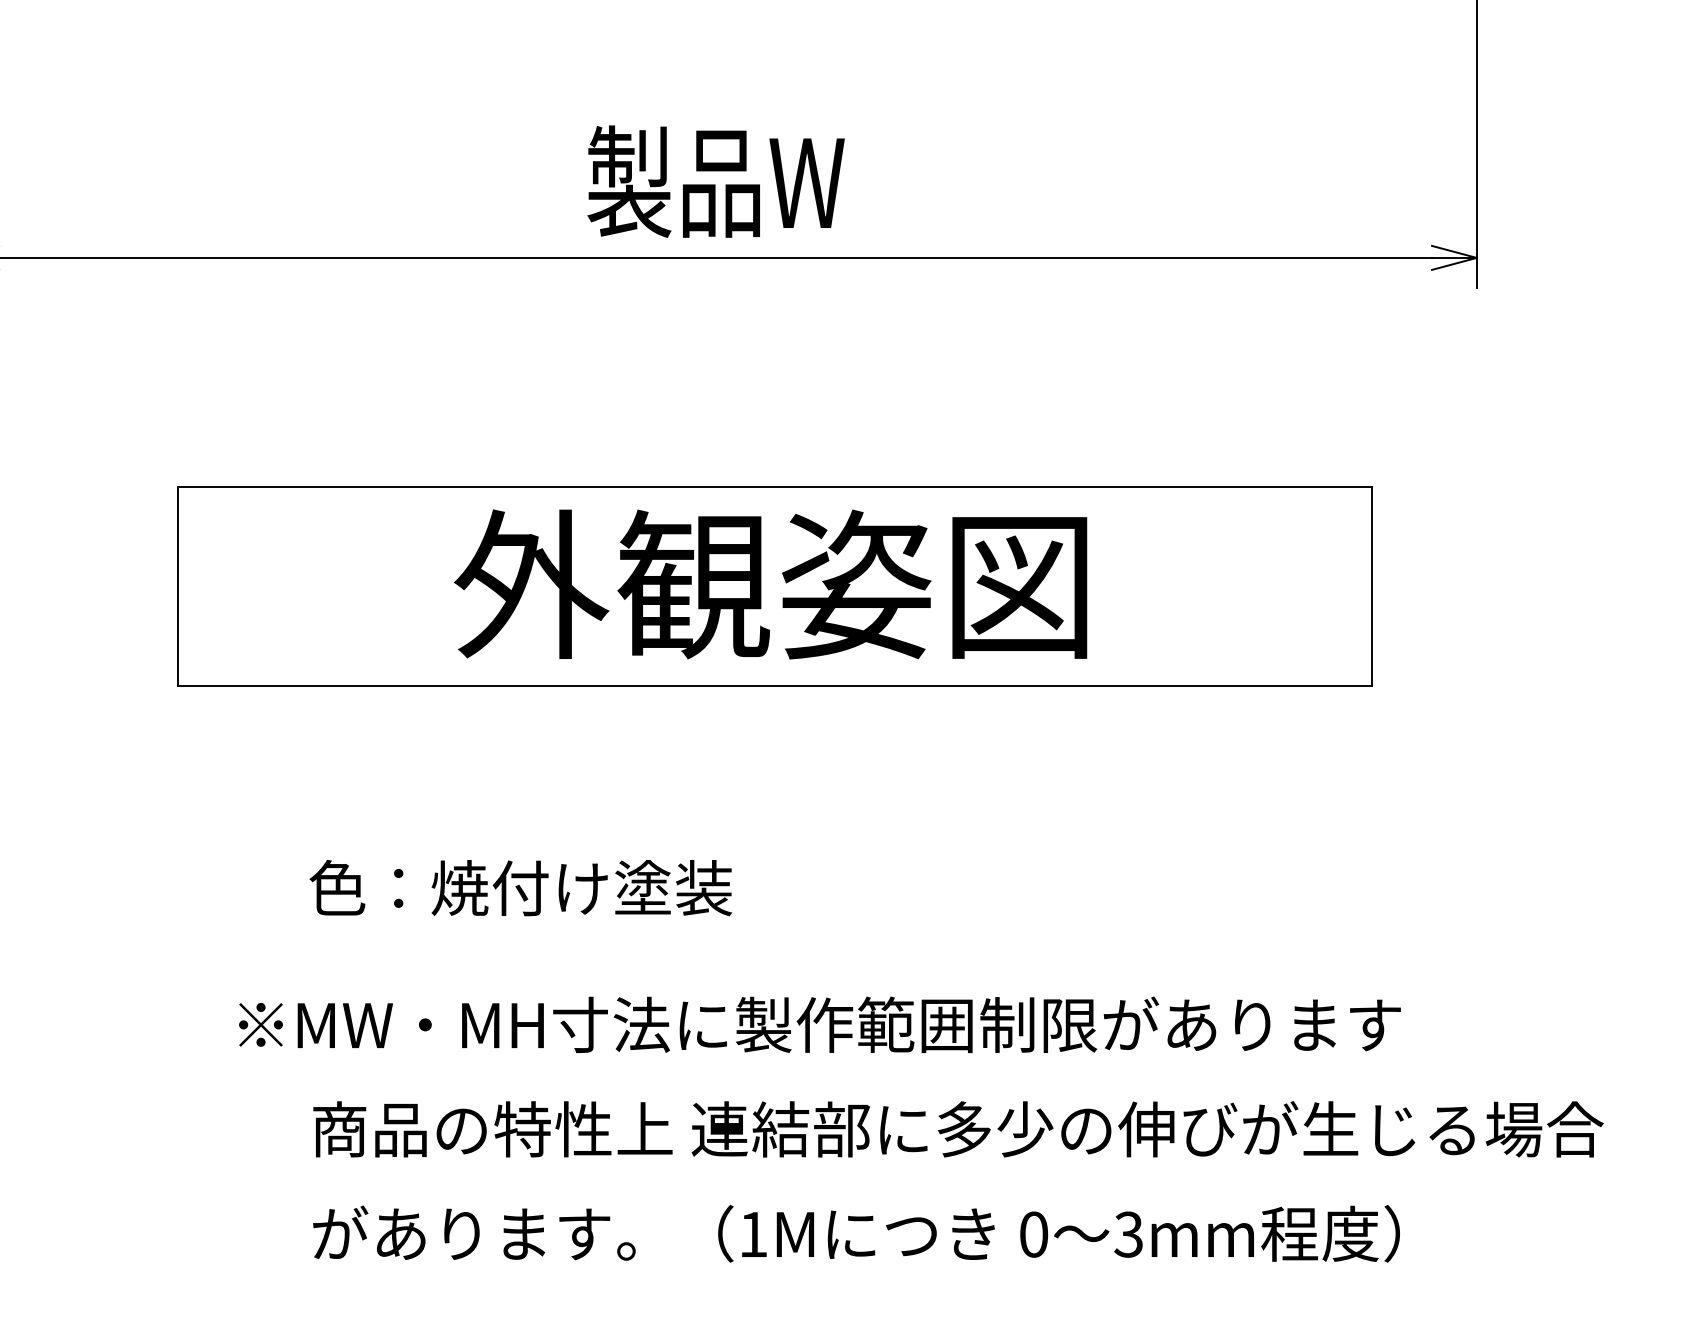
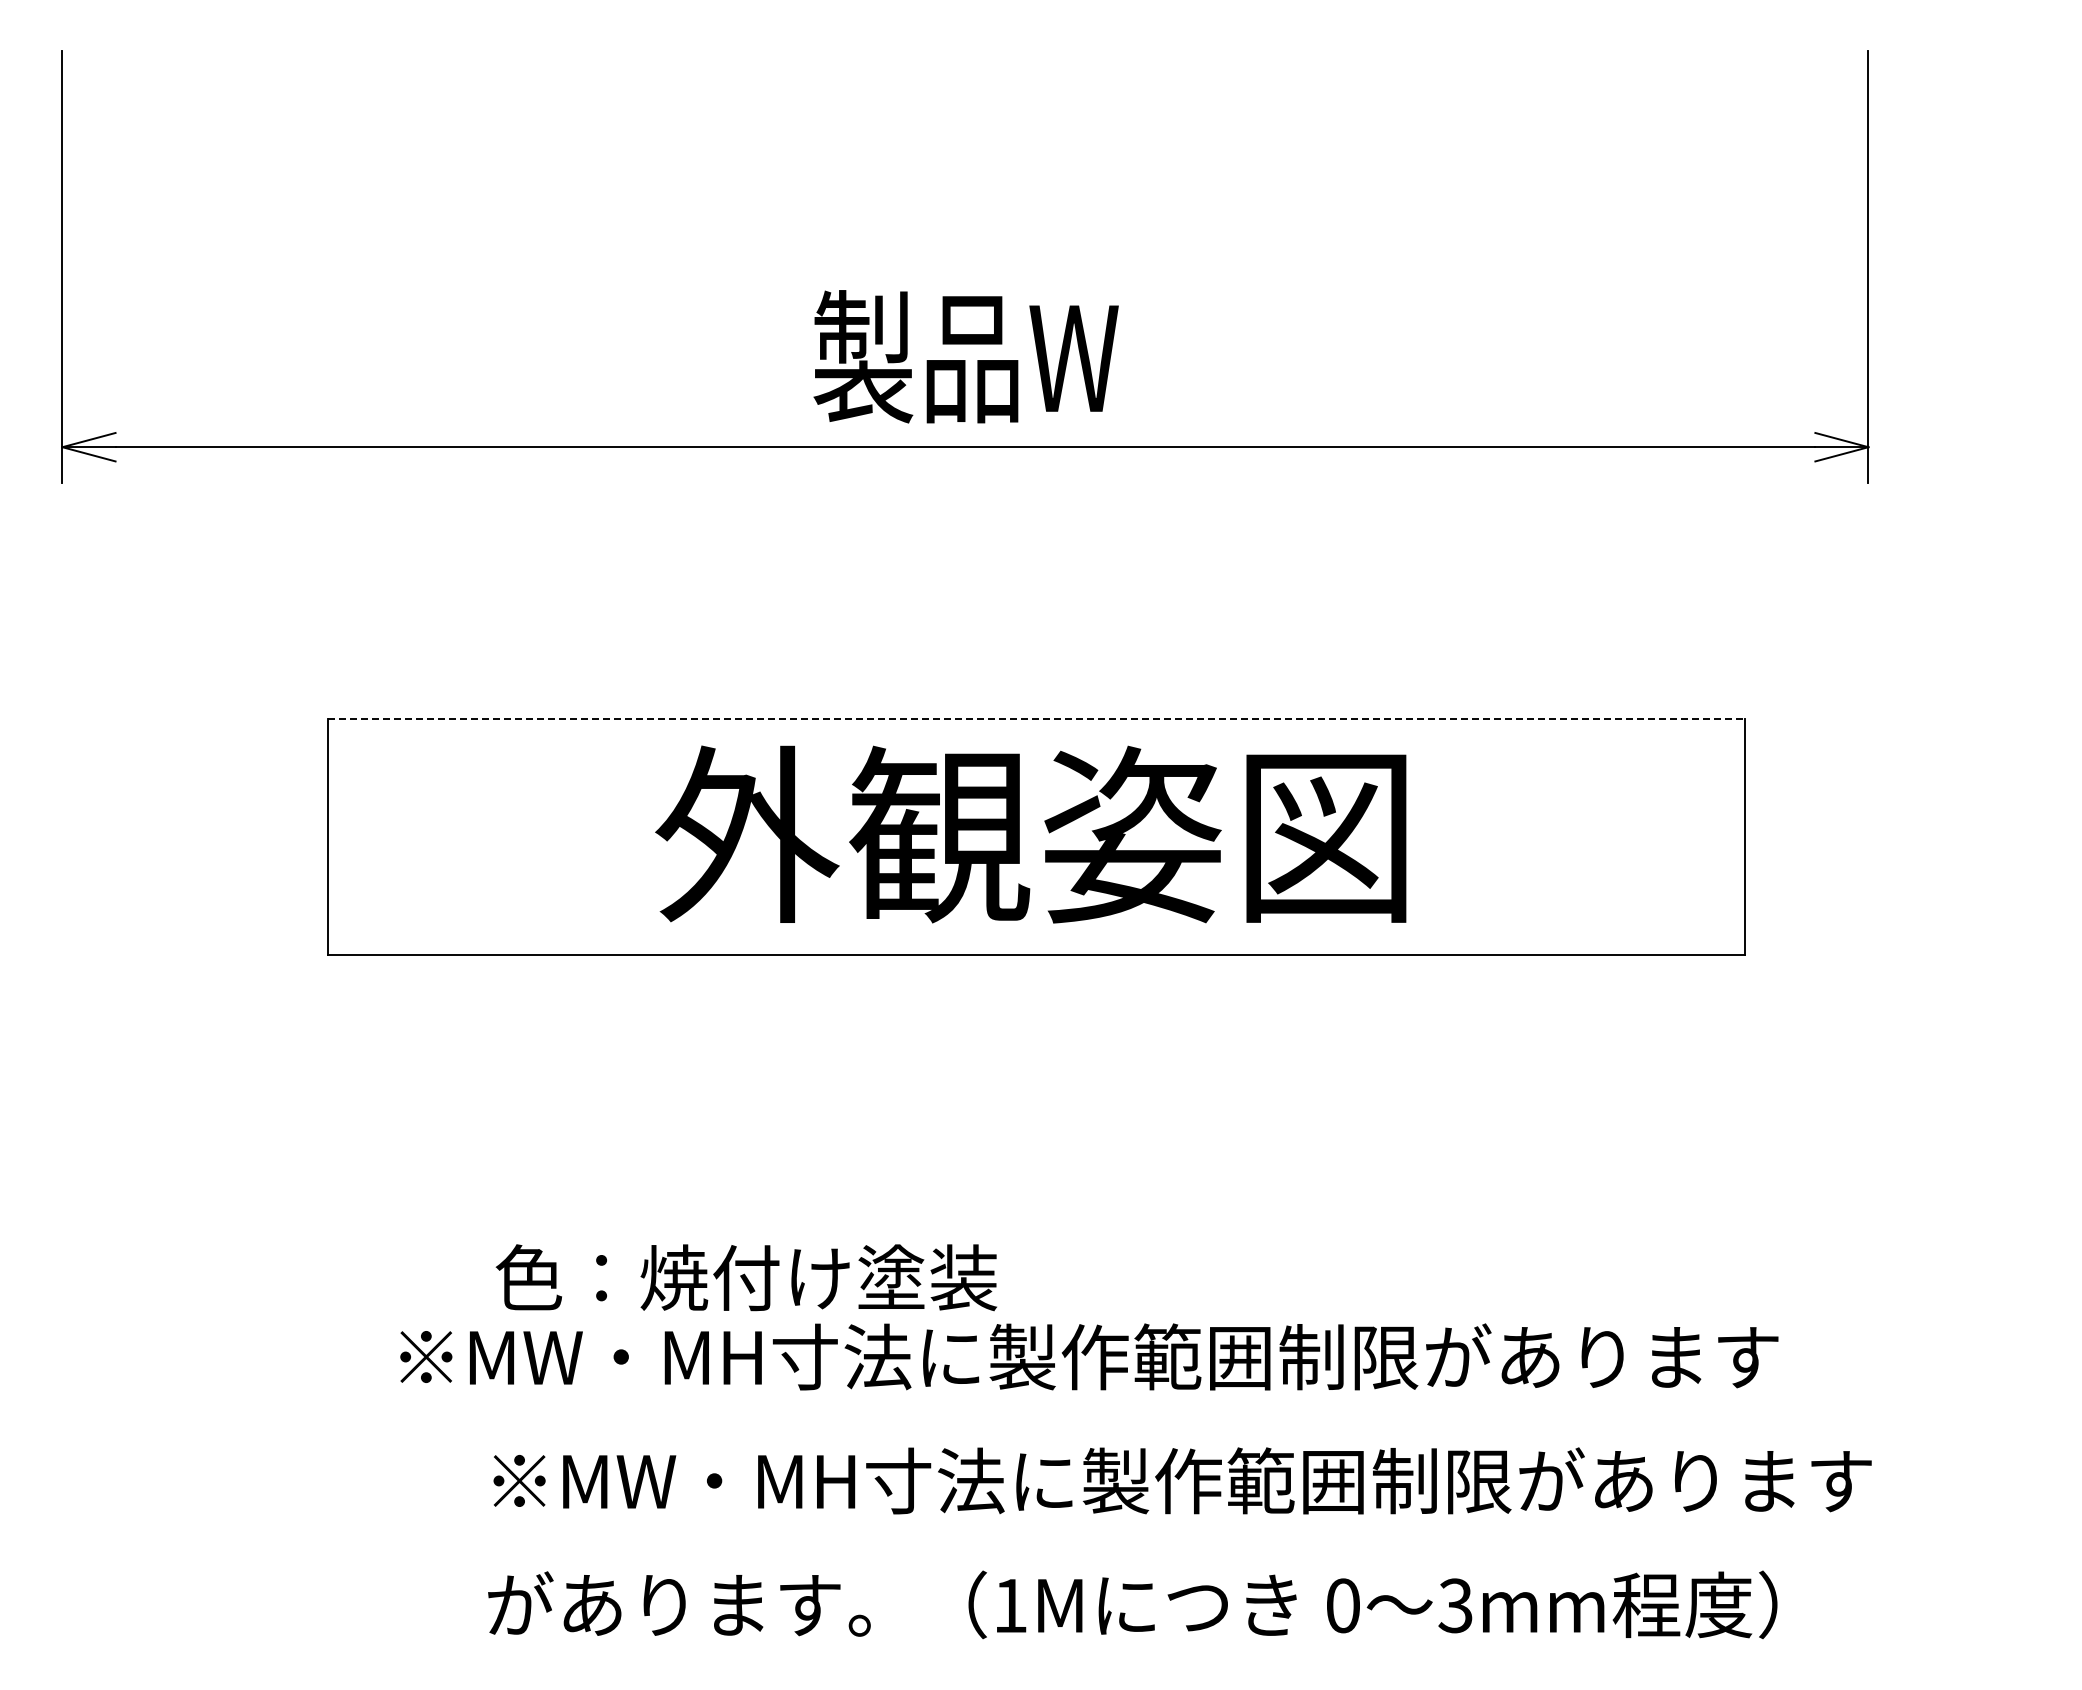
line: (775, 487) -> (1036, 719), solid -> dashed
text: (519, 887) -> (745, 1277), moved
text: (958, 1128) -> (1253, 1480), 商品の特性上 連結部に多少の伸びが生じる場合 -> ※MW・MH寸法に製作範囲制限があります

